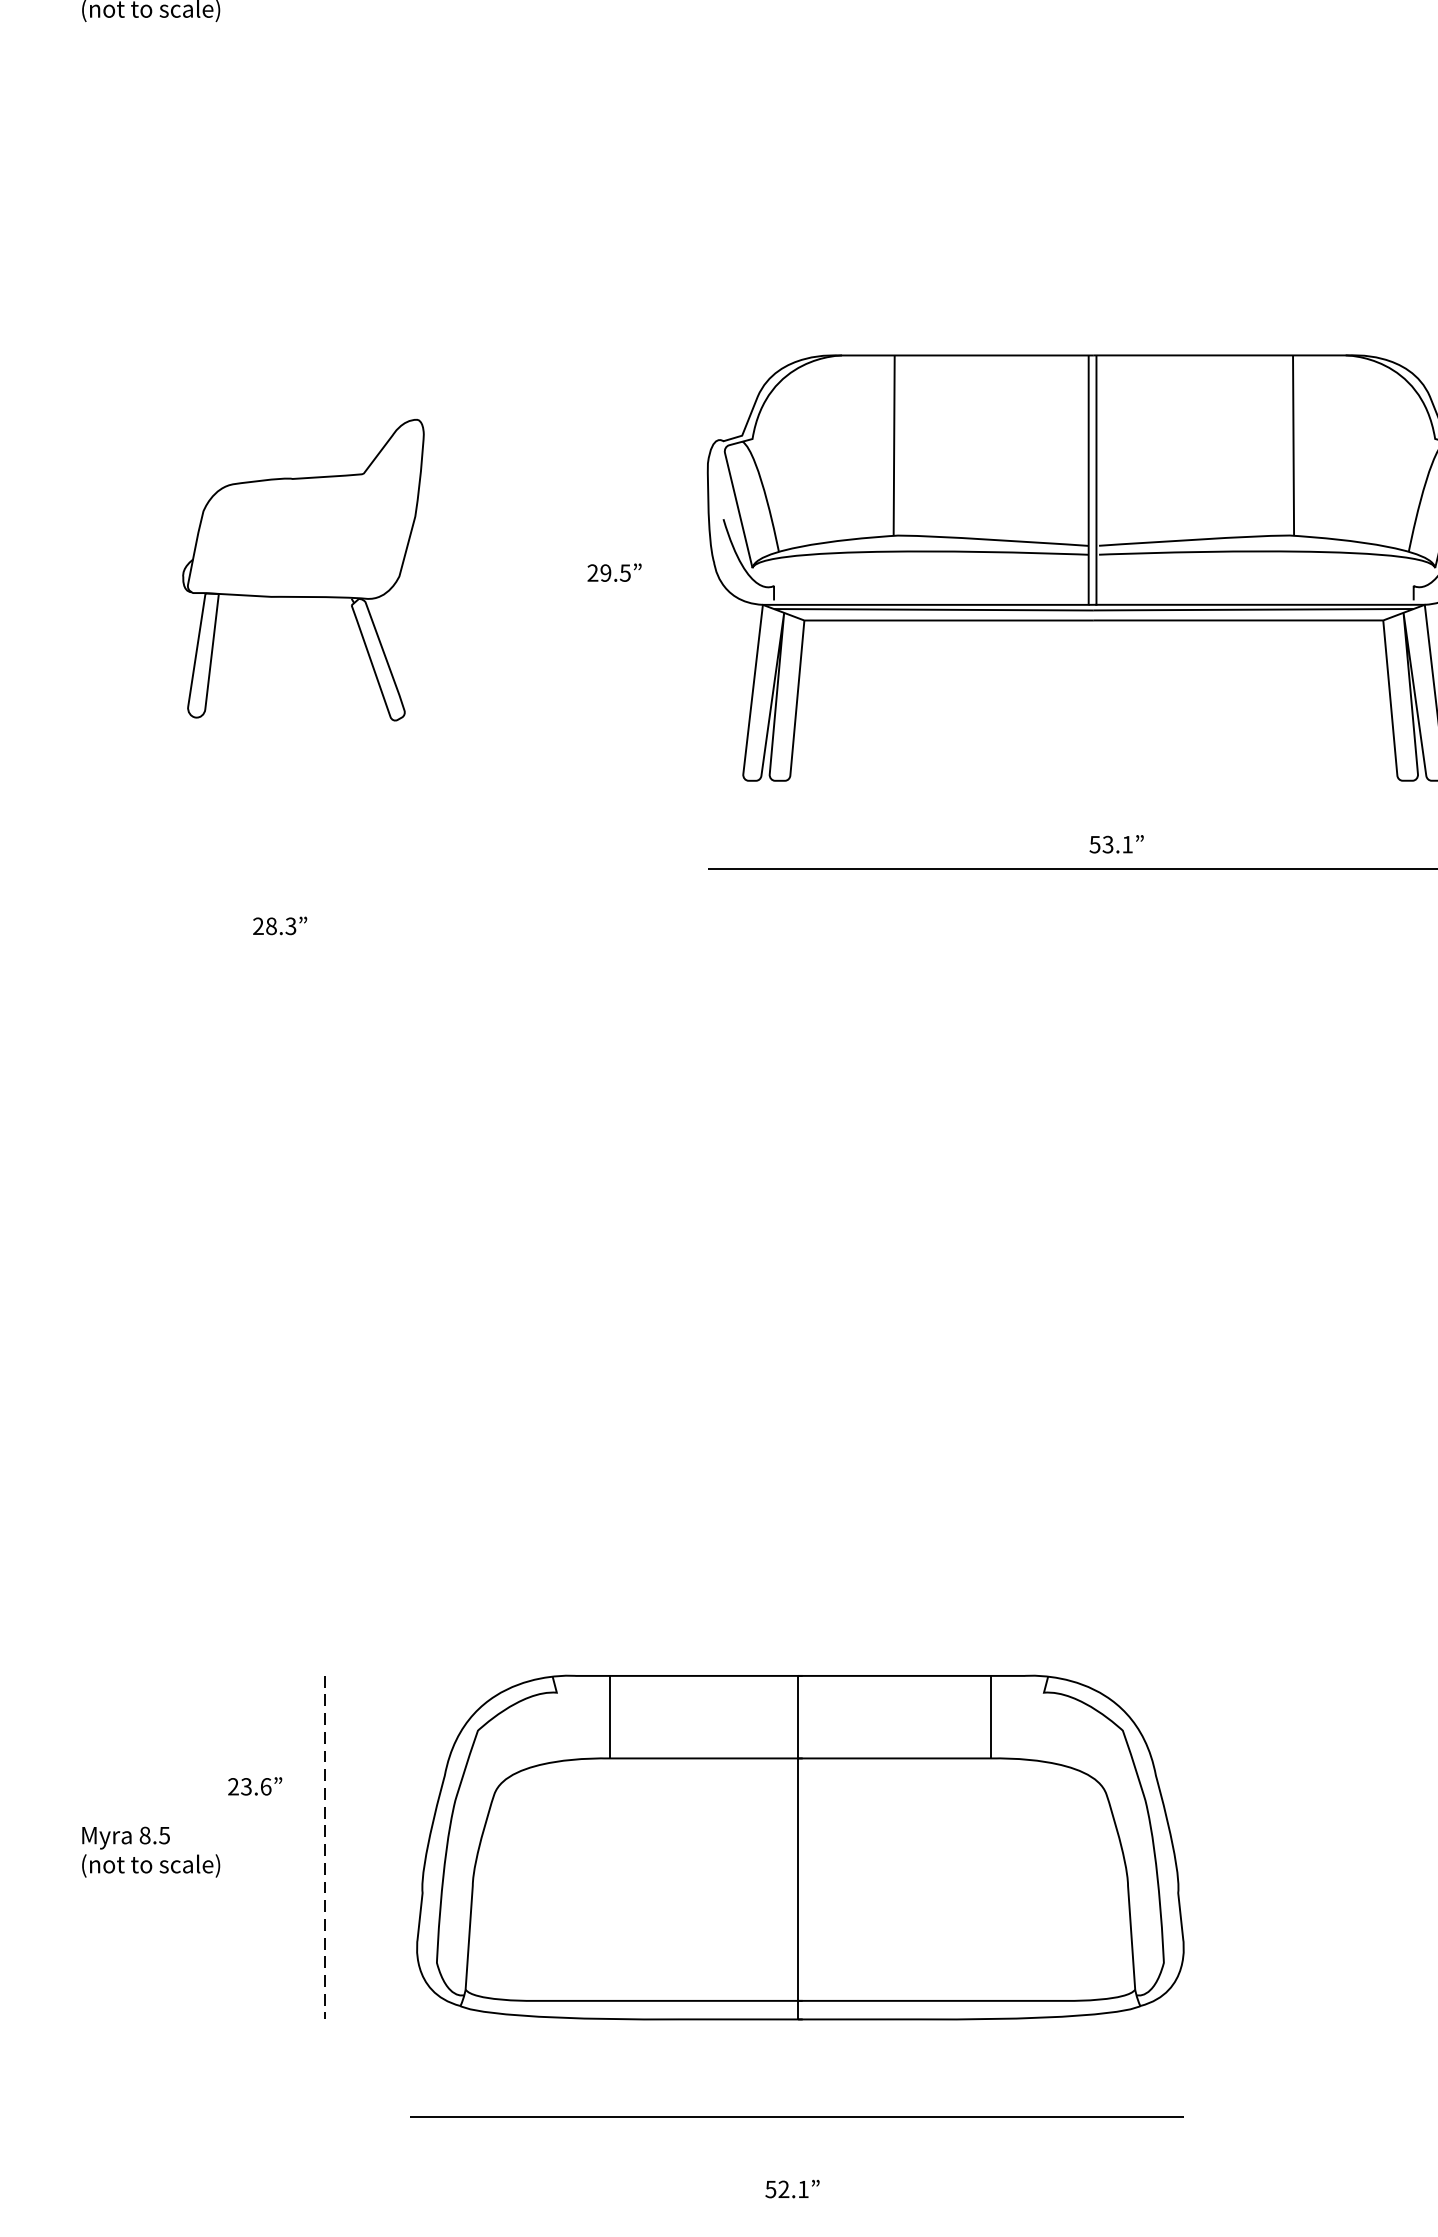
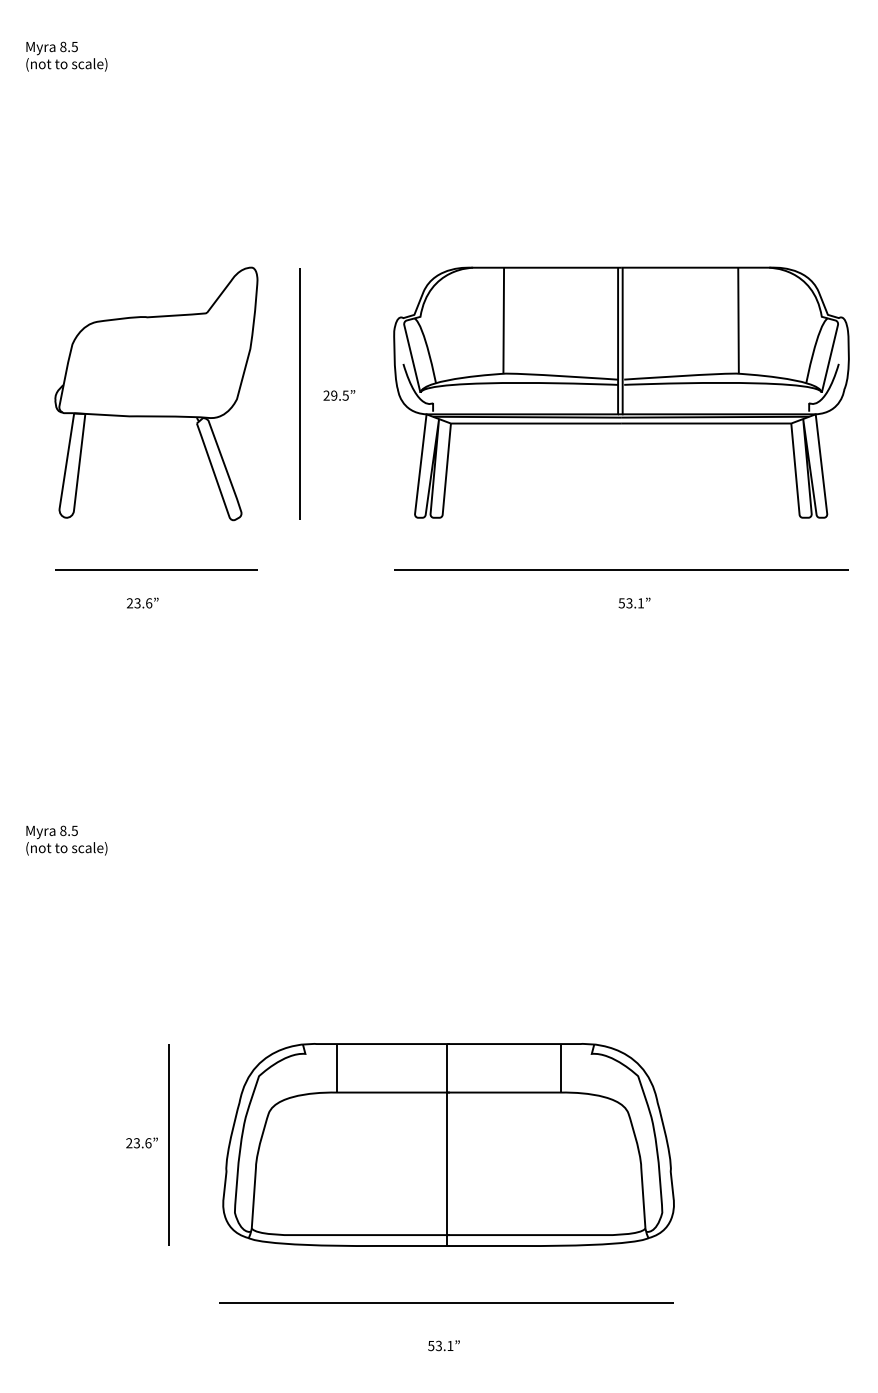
part: (303, 569) -> (156, 393), size x1.43
line: (546, 569) -> (299, 393), added
text: (1116, 843) -> (634, 602), moved
line: (303, 868) -> (156, 569), added
text: (281, 926) -> (143, 603), 28.3 -> 23.6
text: (254, 1785) -> (141, 1142), moved
line: (323, 1848) -> (168, 1145), dashed -> solid
text: (150, 1851) -> (66, 840), moved
text: (783, 2190) -> (438, 1346), 52.1 -> 53.1

